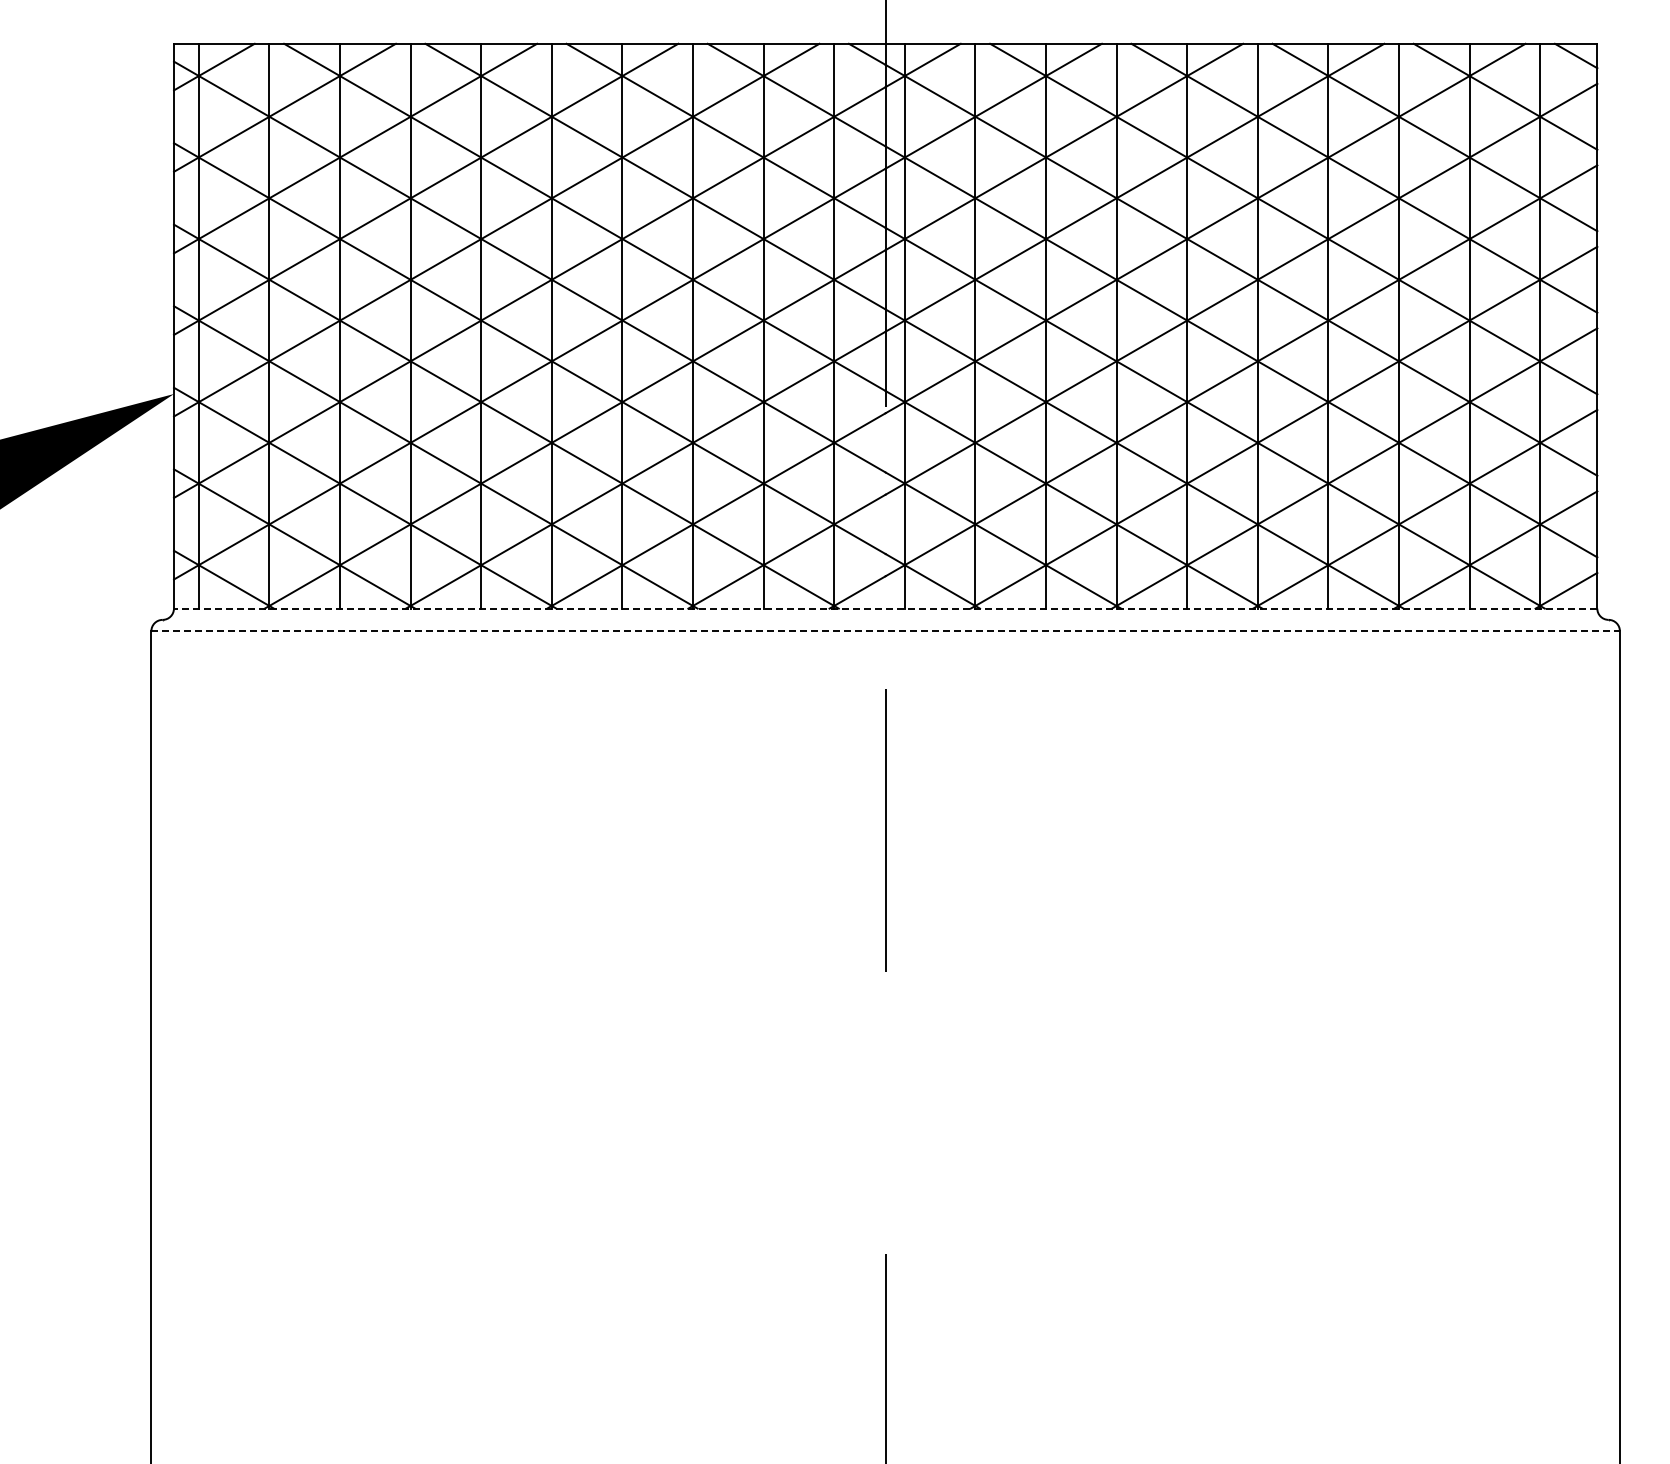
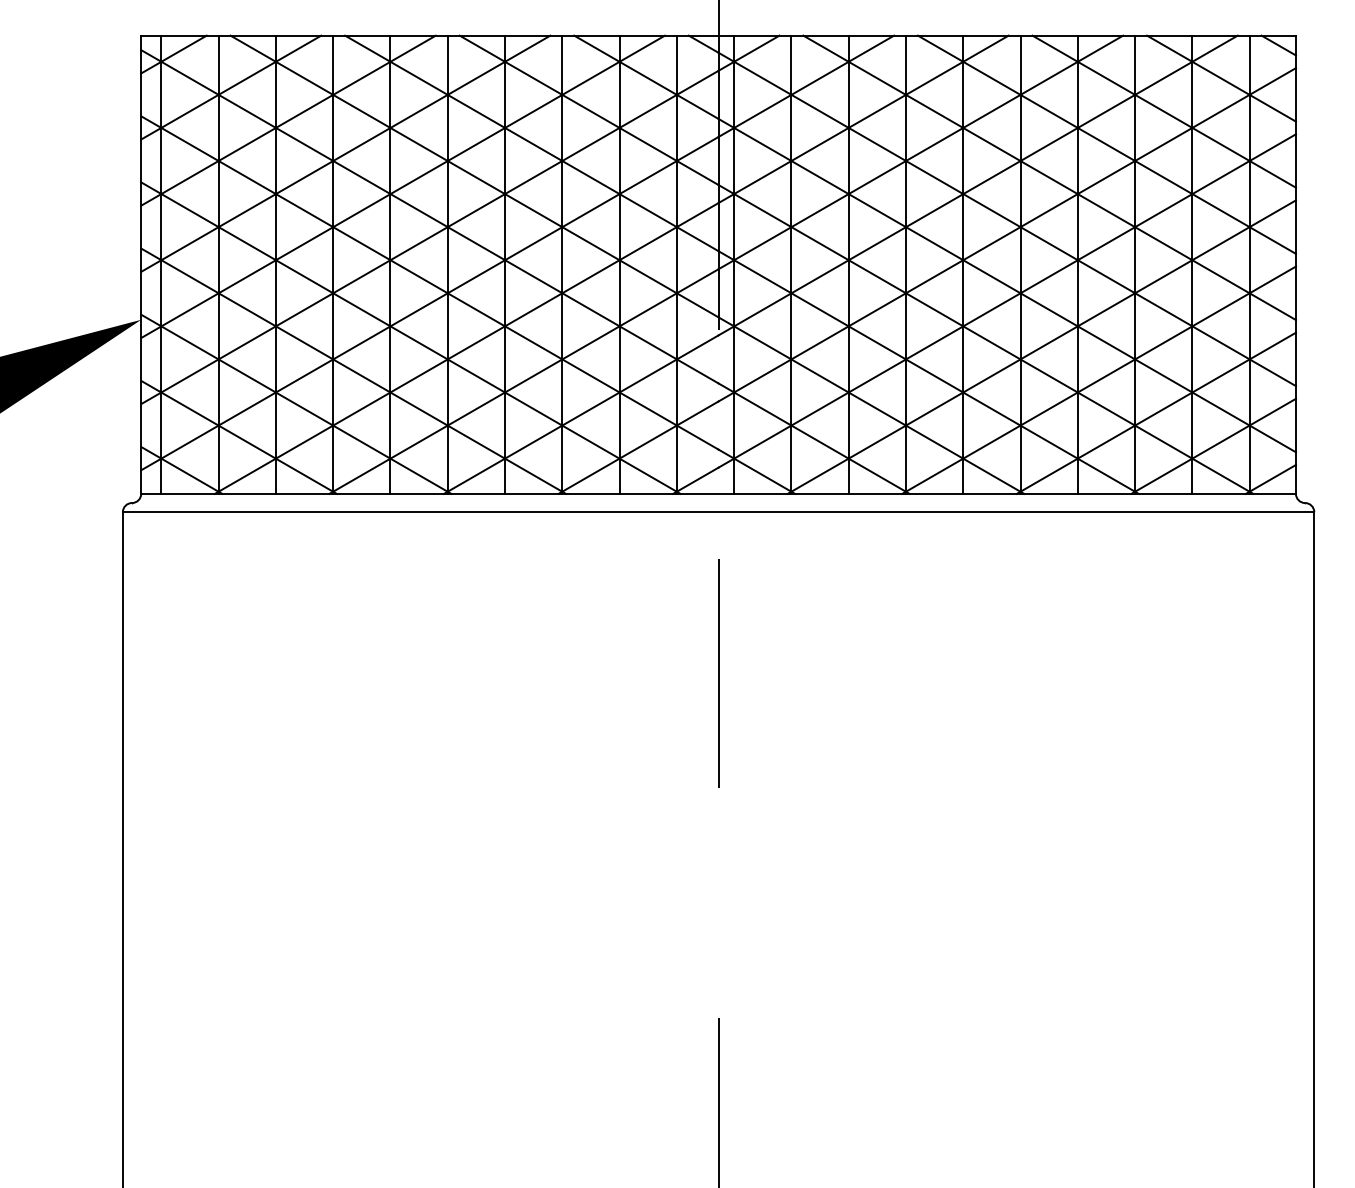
line: (885, 608) -> (718, 493), dashed -> solid
line: (886, 631) -> (719, 512), dashed -> solid

